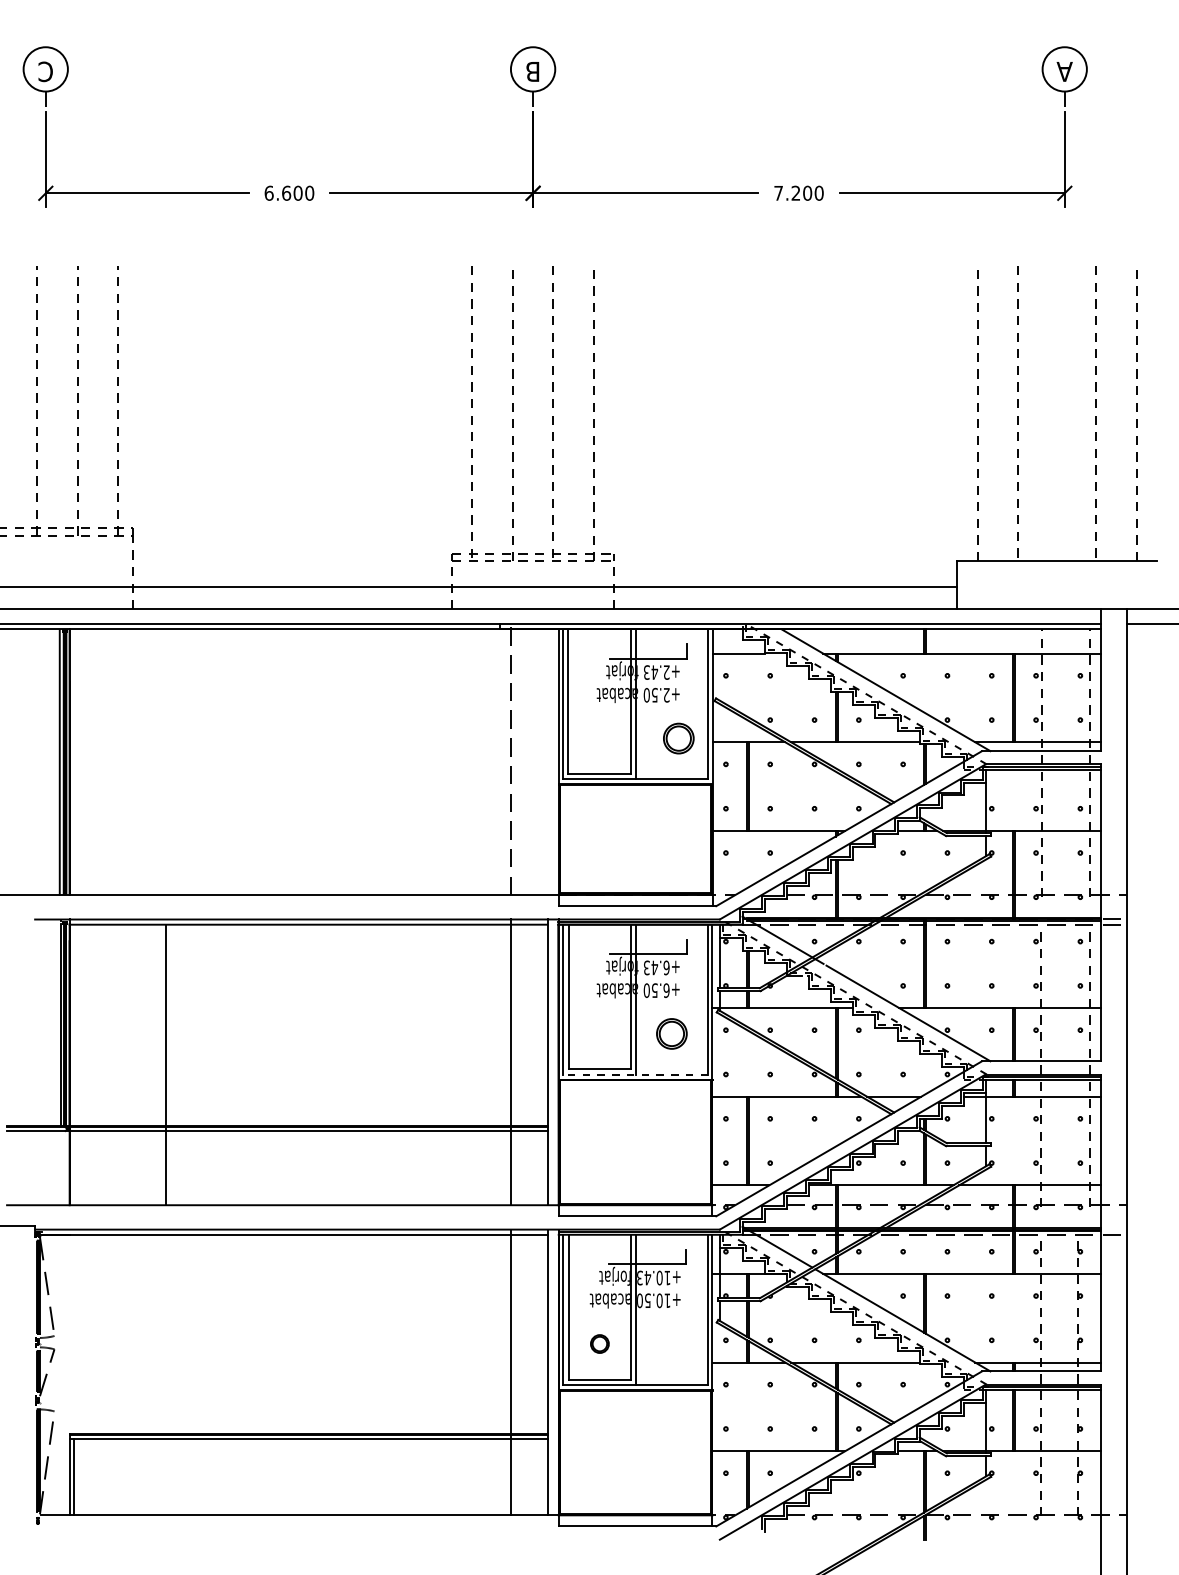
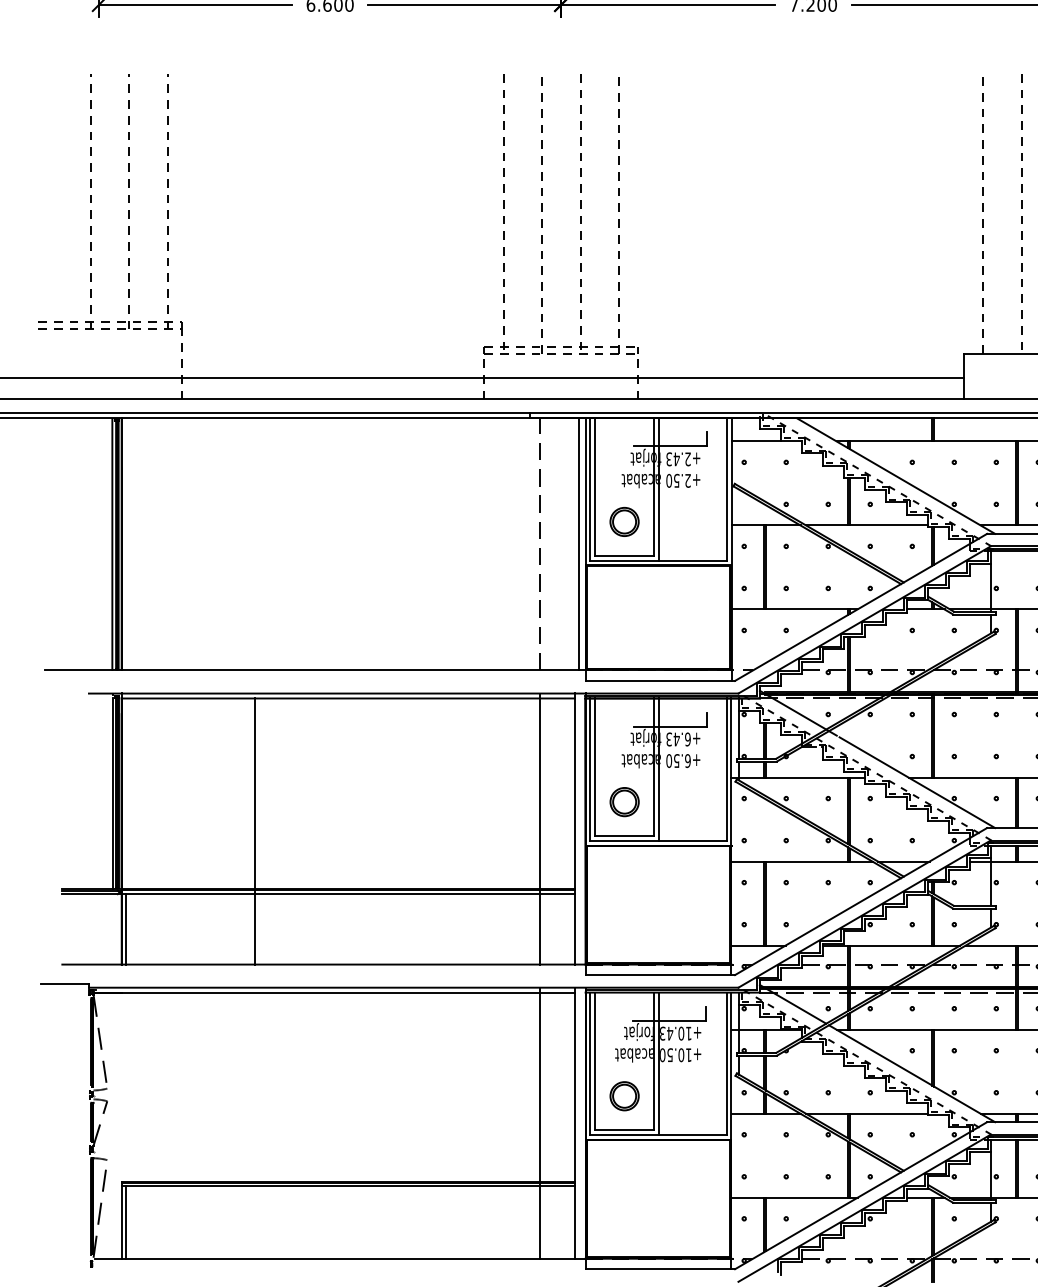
part: (678, 738) -> (624, 521), moved
line: (551, 762) -> (578, 544), added
part: (671, 1033) -> (624, 801), moved
line: (166, 1064) -> (255, 831), moved
line: (635, 1074) -> (658, 840), dashed -> solid
line: (74, 1167) -> (126, 928), added
part: (599, 1343) -> (624, 1095), size x1.67

